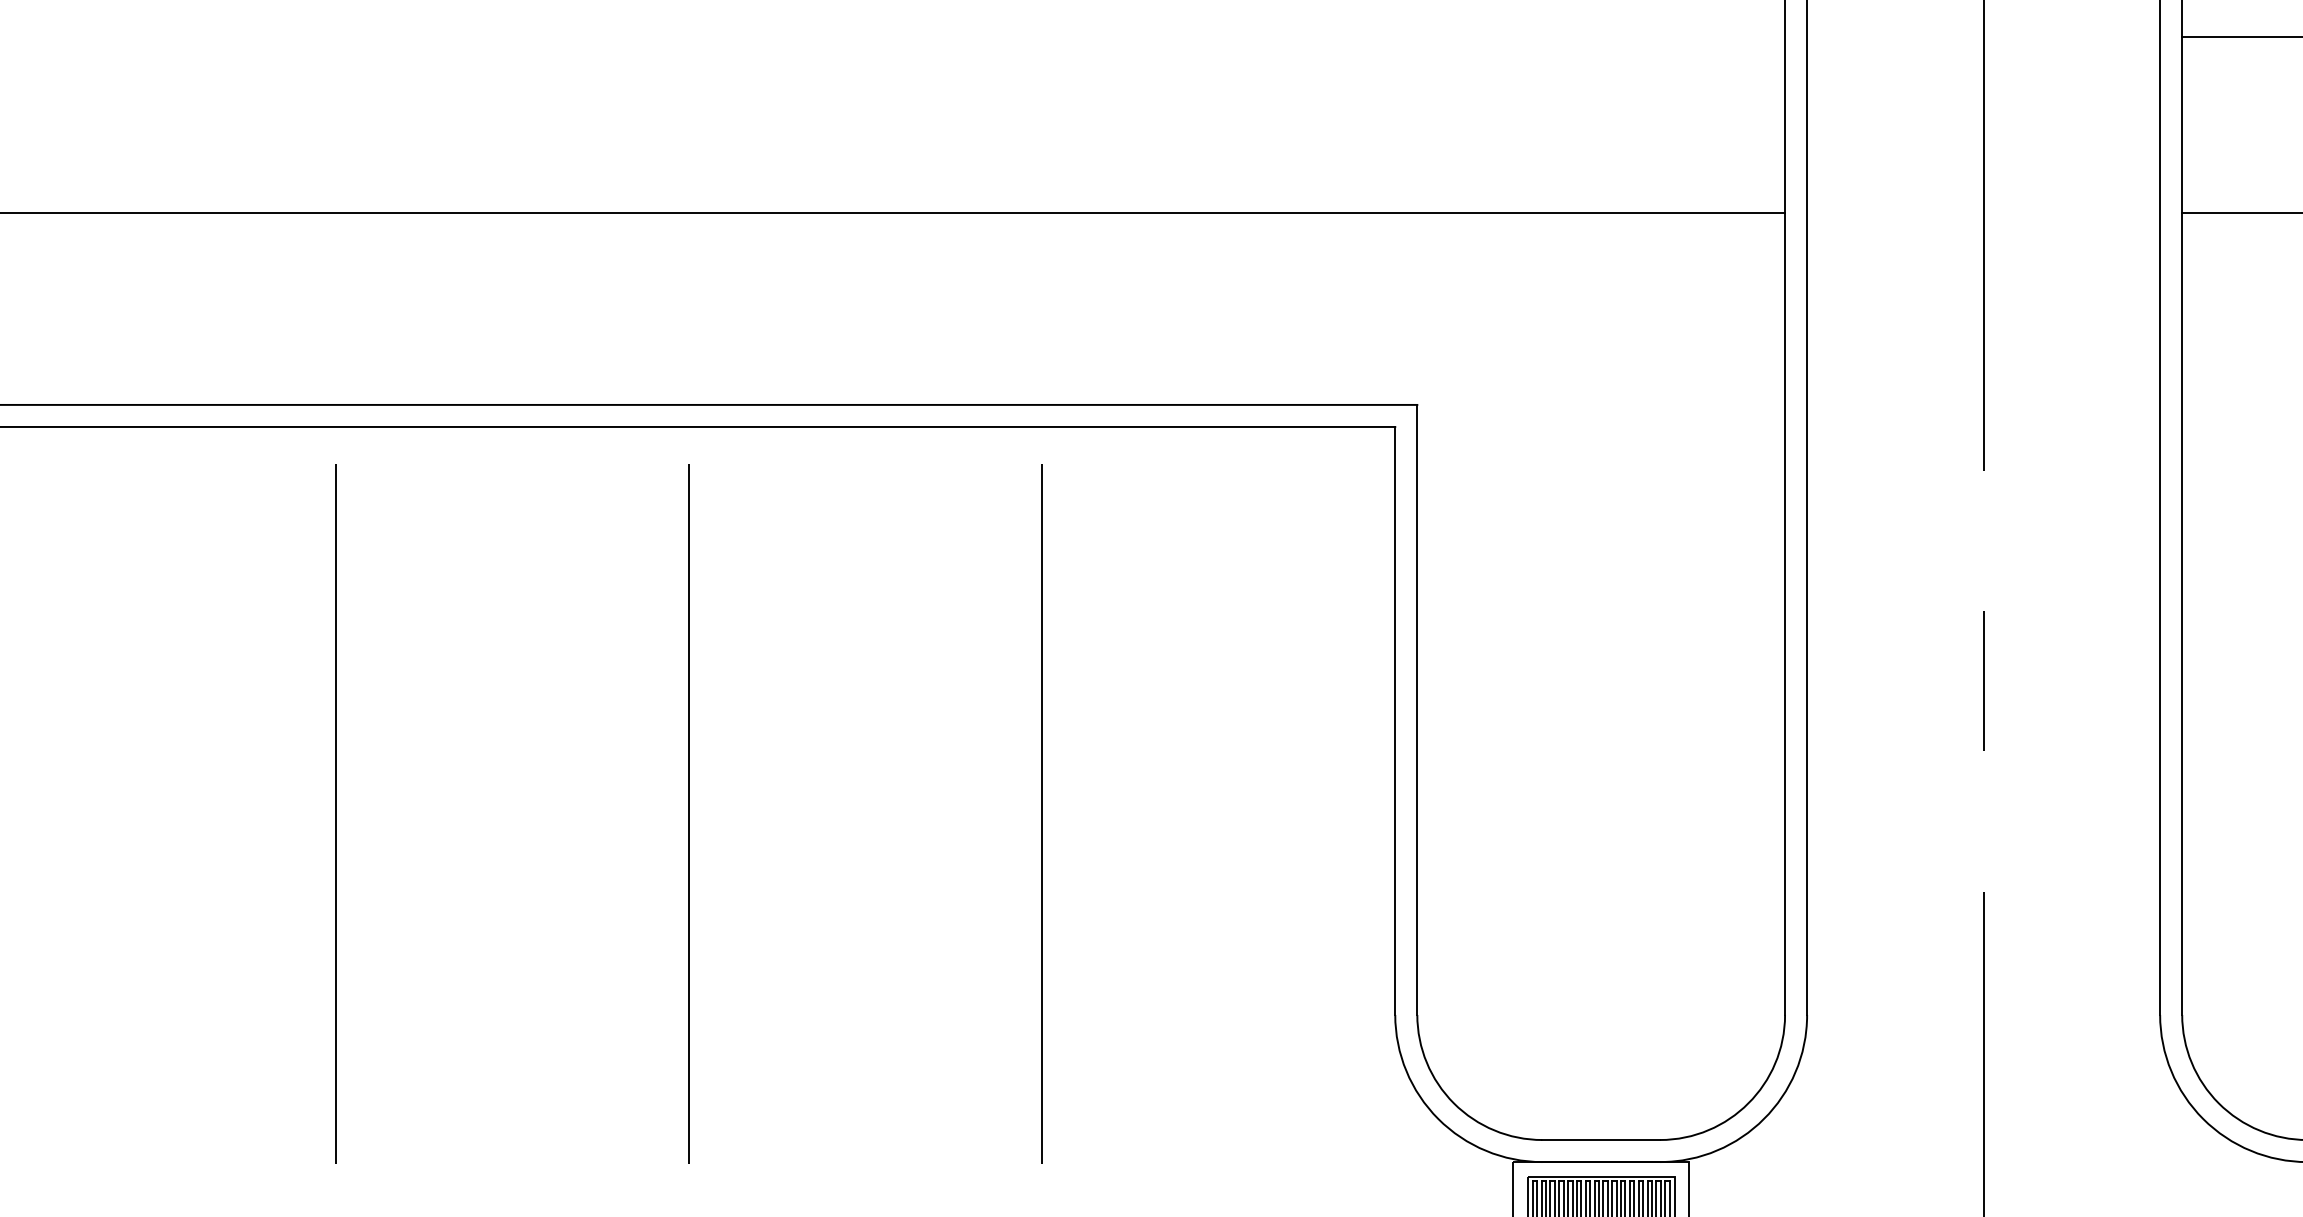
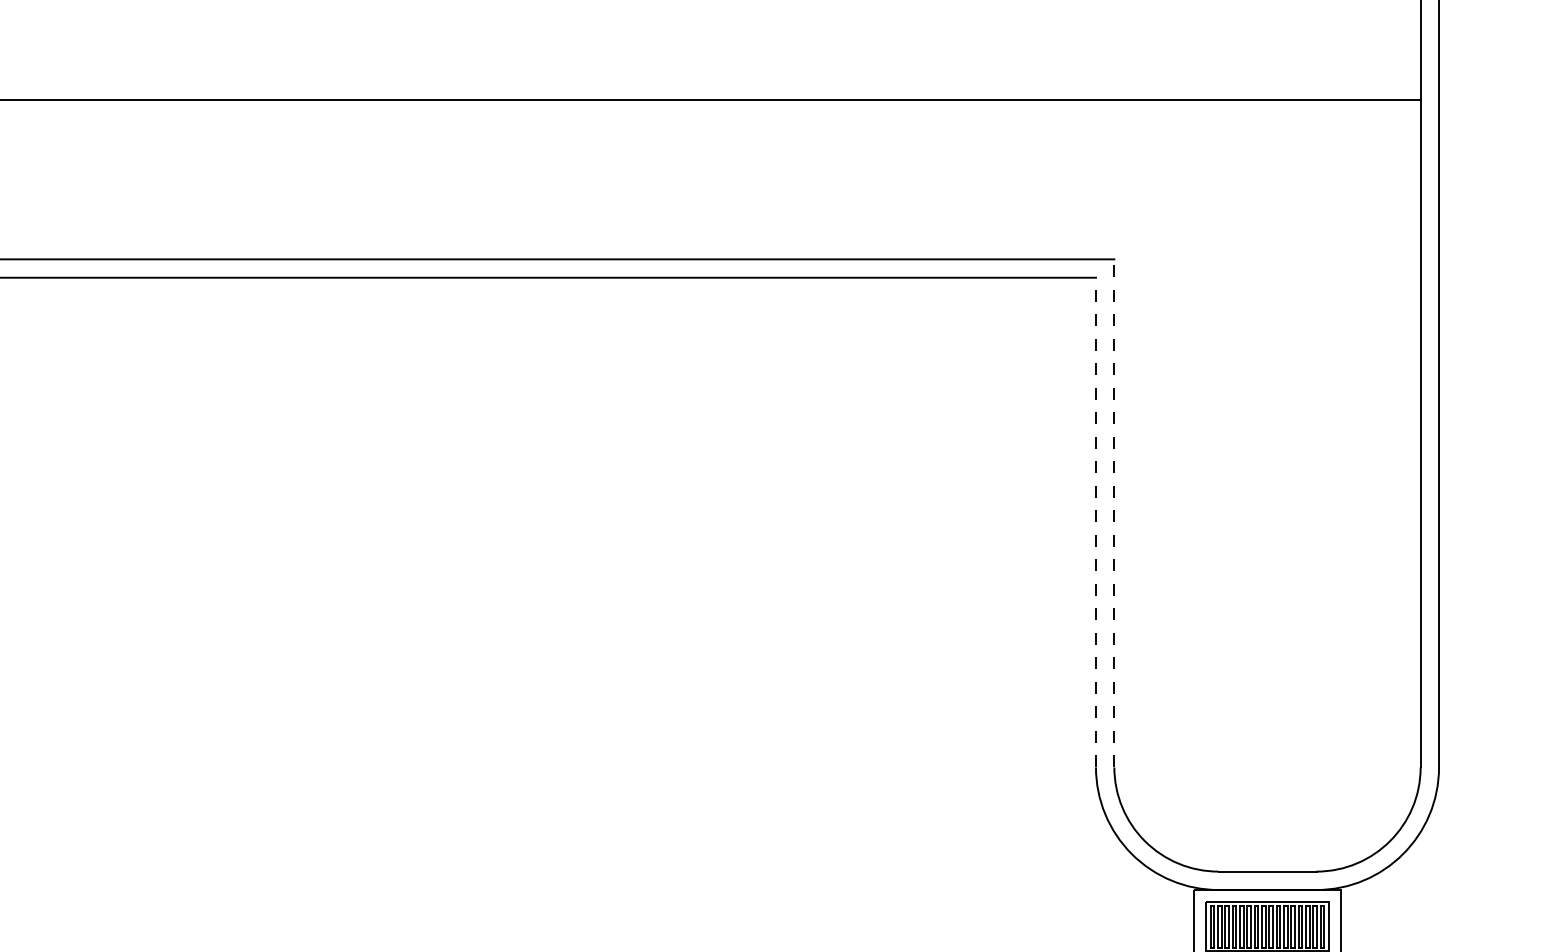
line: (1417, 709) -> (1114, 513), solid -> dashed
line: (1395, 720) -> (1096, 522), solid -> dashed
line: (336, 795) -> (214, 584), removed
line: (689, 795) -> (508, 584), removed
line: (1042, 795) -> (802, 584), removed

